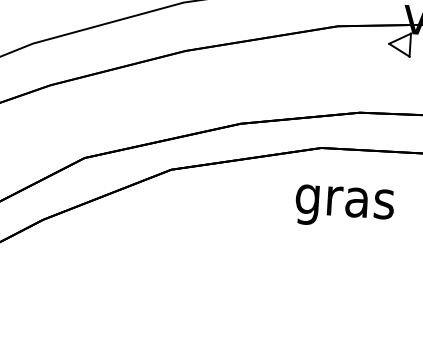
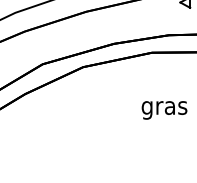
text: (344, 207) -> (164, 110), moved

